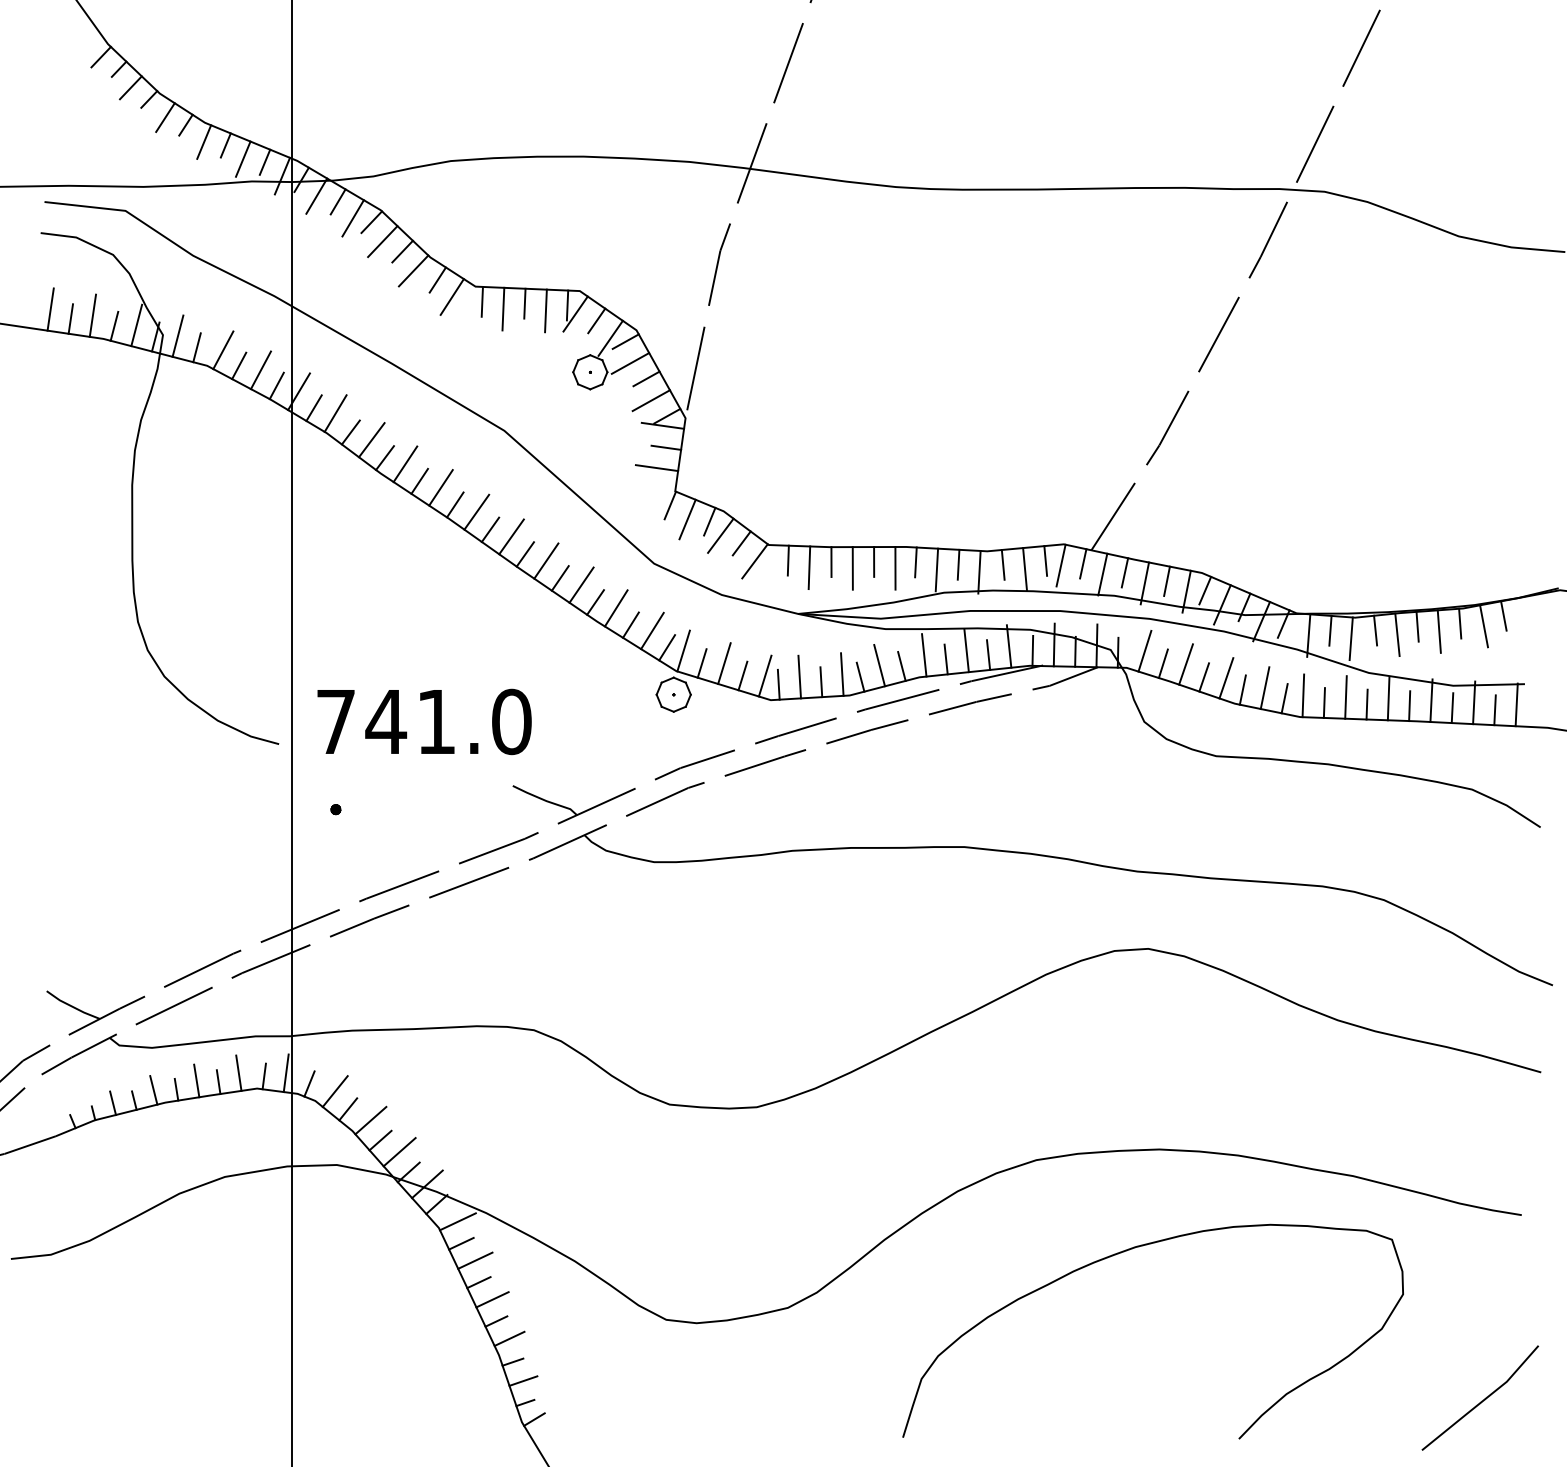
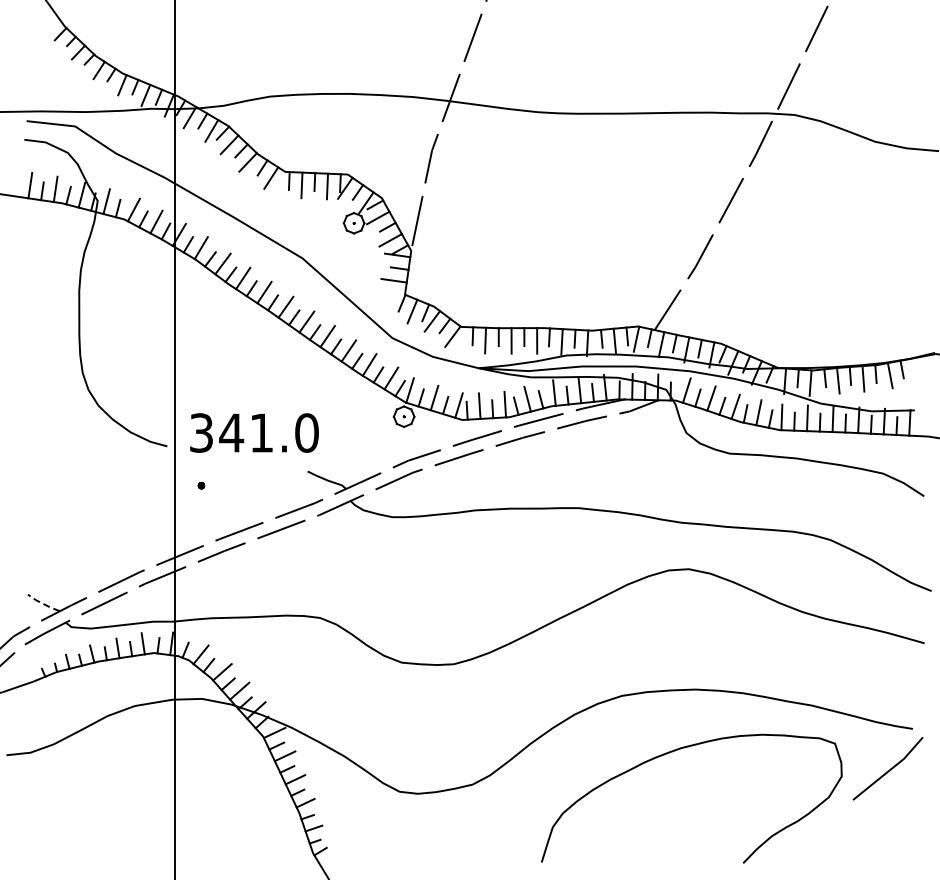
text: (335, 720) -> (201, 432), 741.0 -> 341.0
line: (72, 1006) -> (43, 603), solid -> dashed
line: (1479, 1401) -> (887, 770), moved

